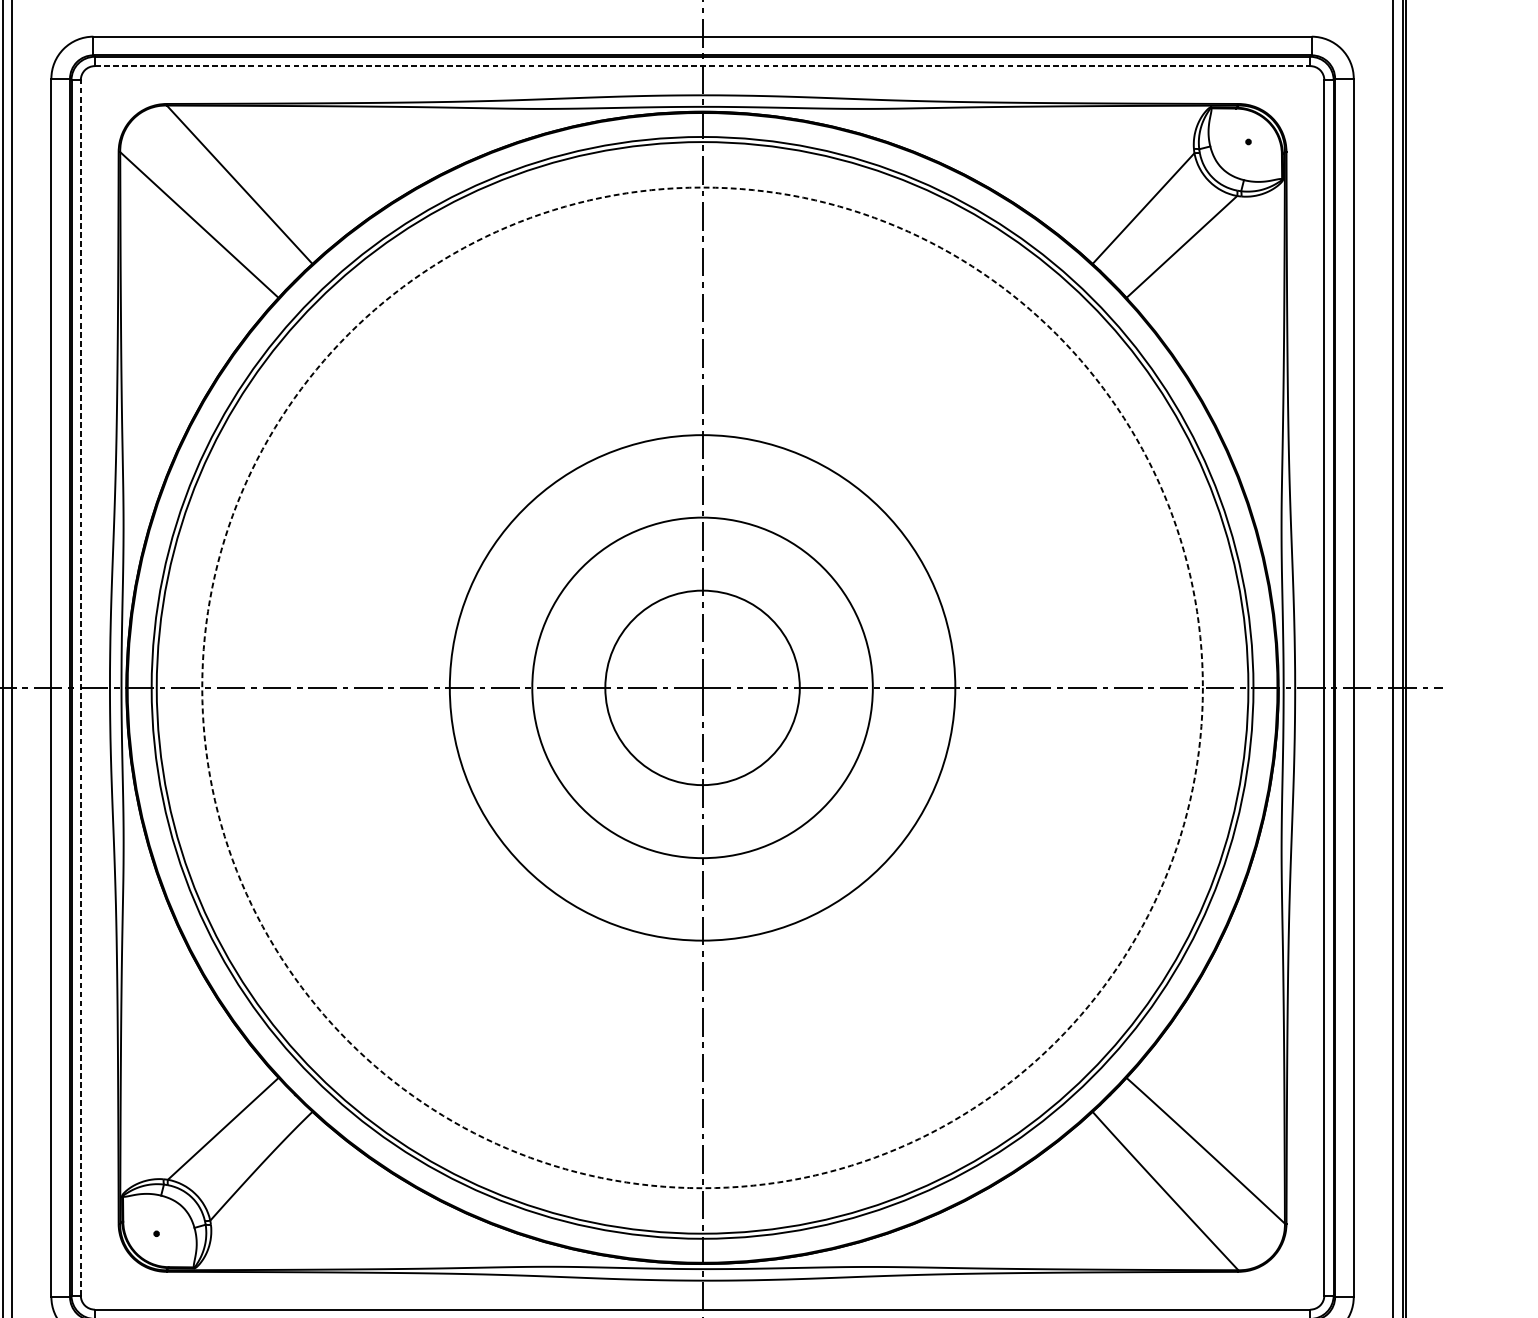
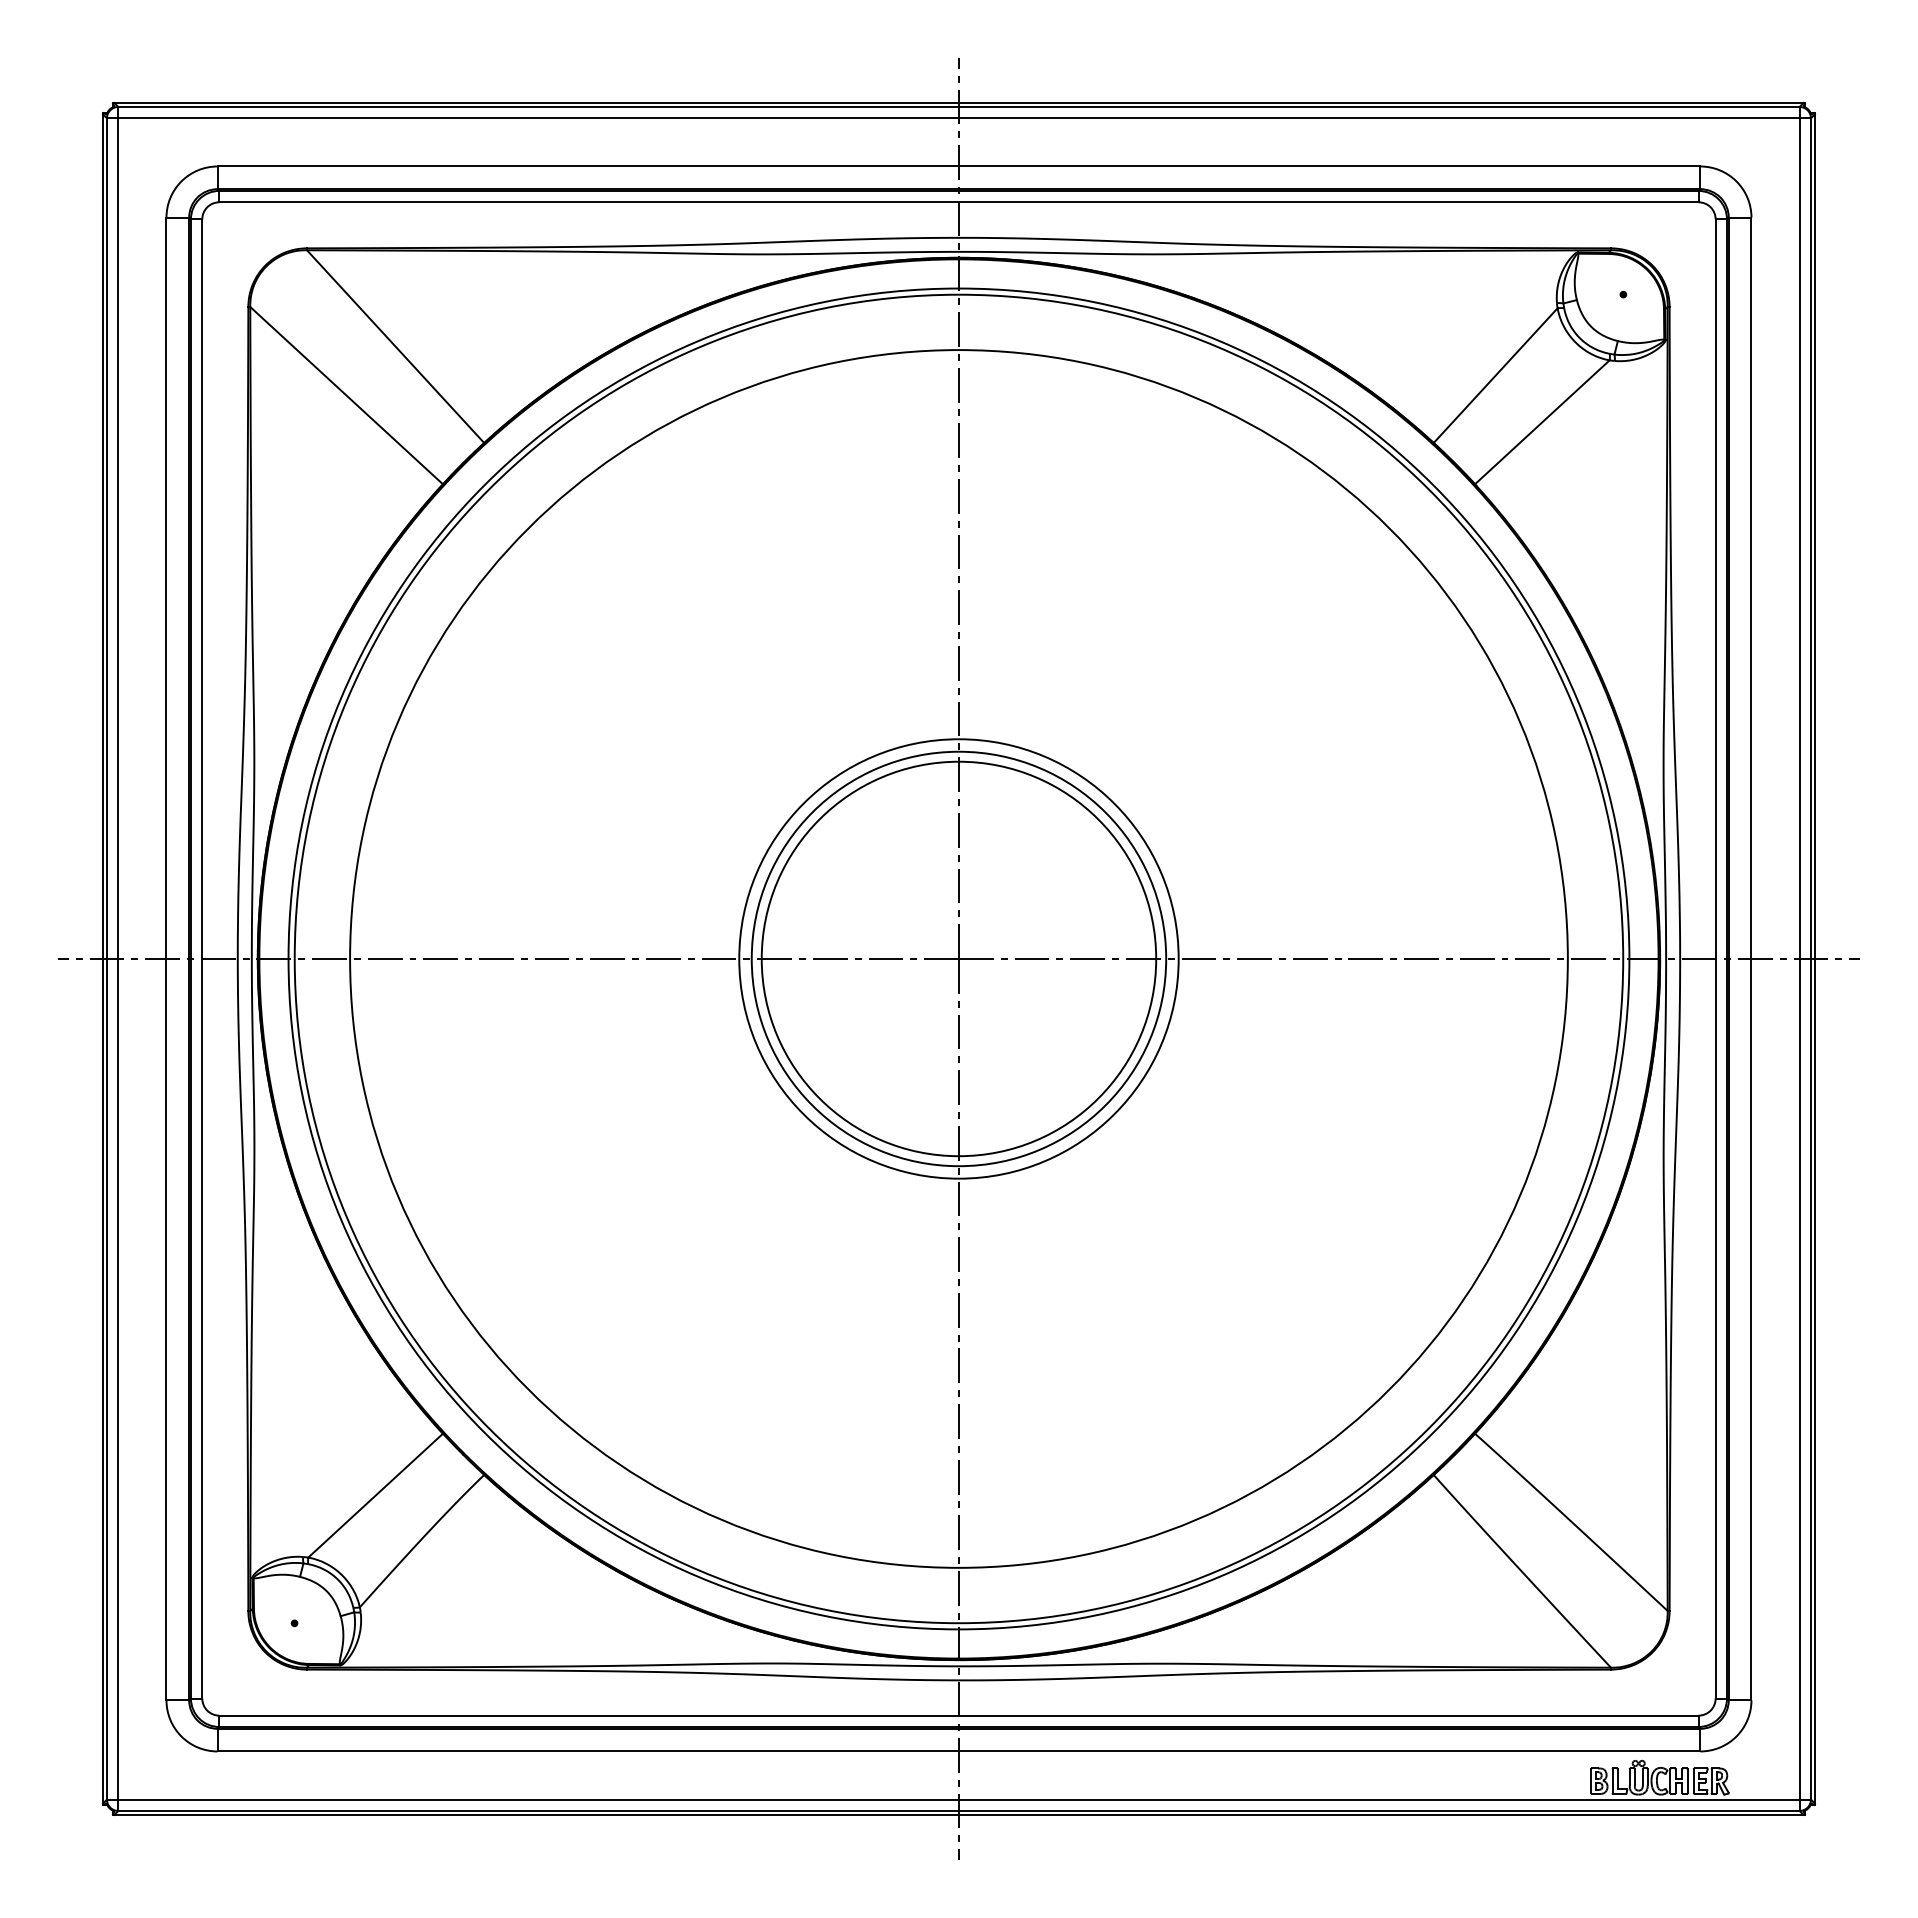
line: (702, 66) -> (958, 202), dashed -> solid
line: (80, 687) -> (202, 958), dashed -> solid
circle: (702, 687) -> (958, 958), dashed -> solid
circle: (702, 687) -> (958, 958), size x0.71
circle: (702, 687) -> (958, 958), size x1.67

